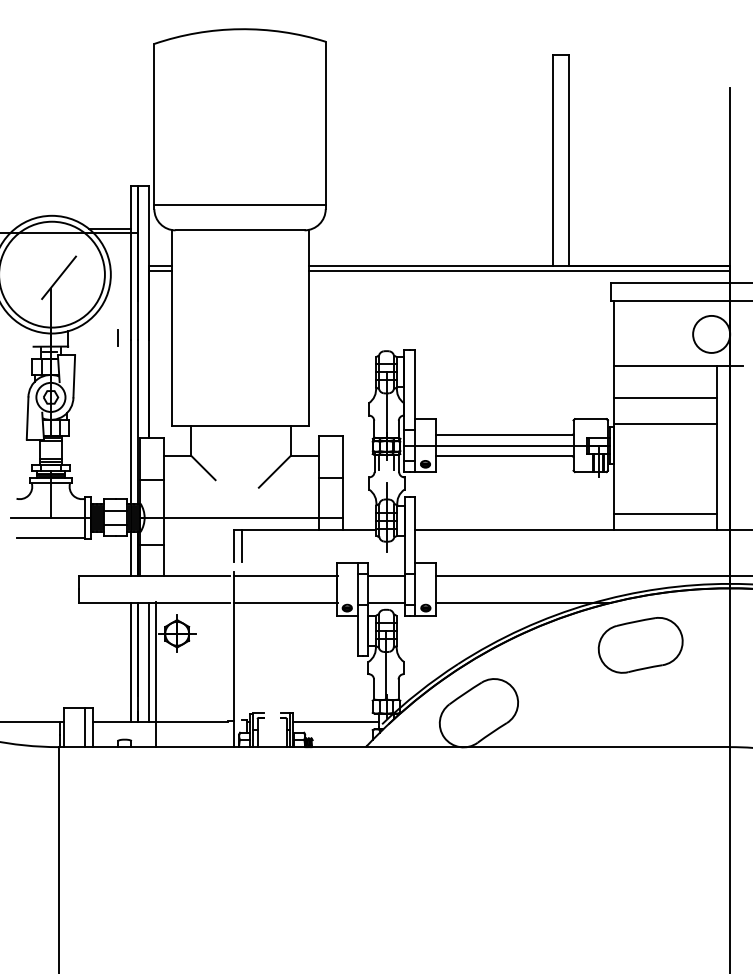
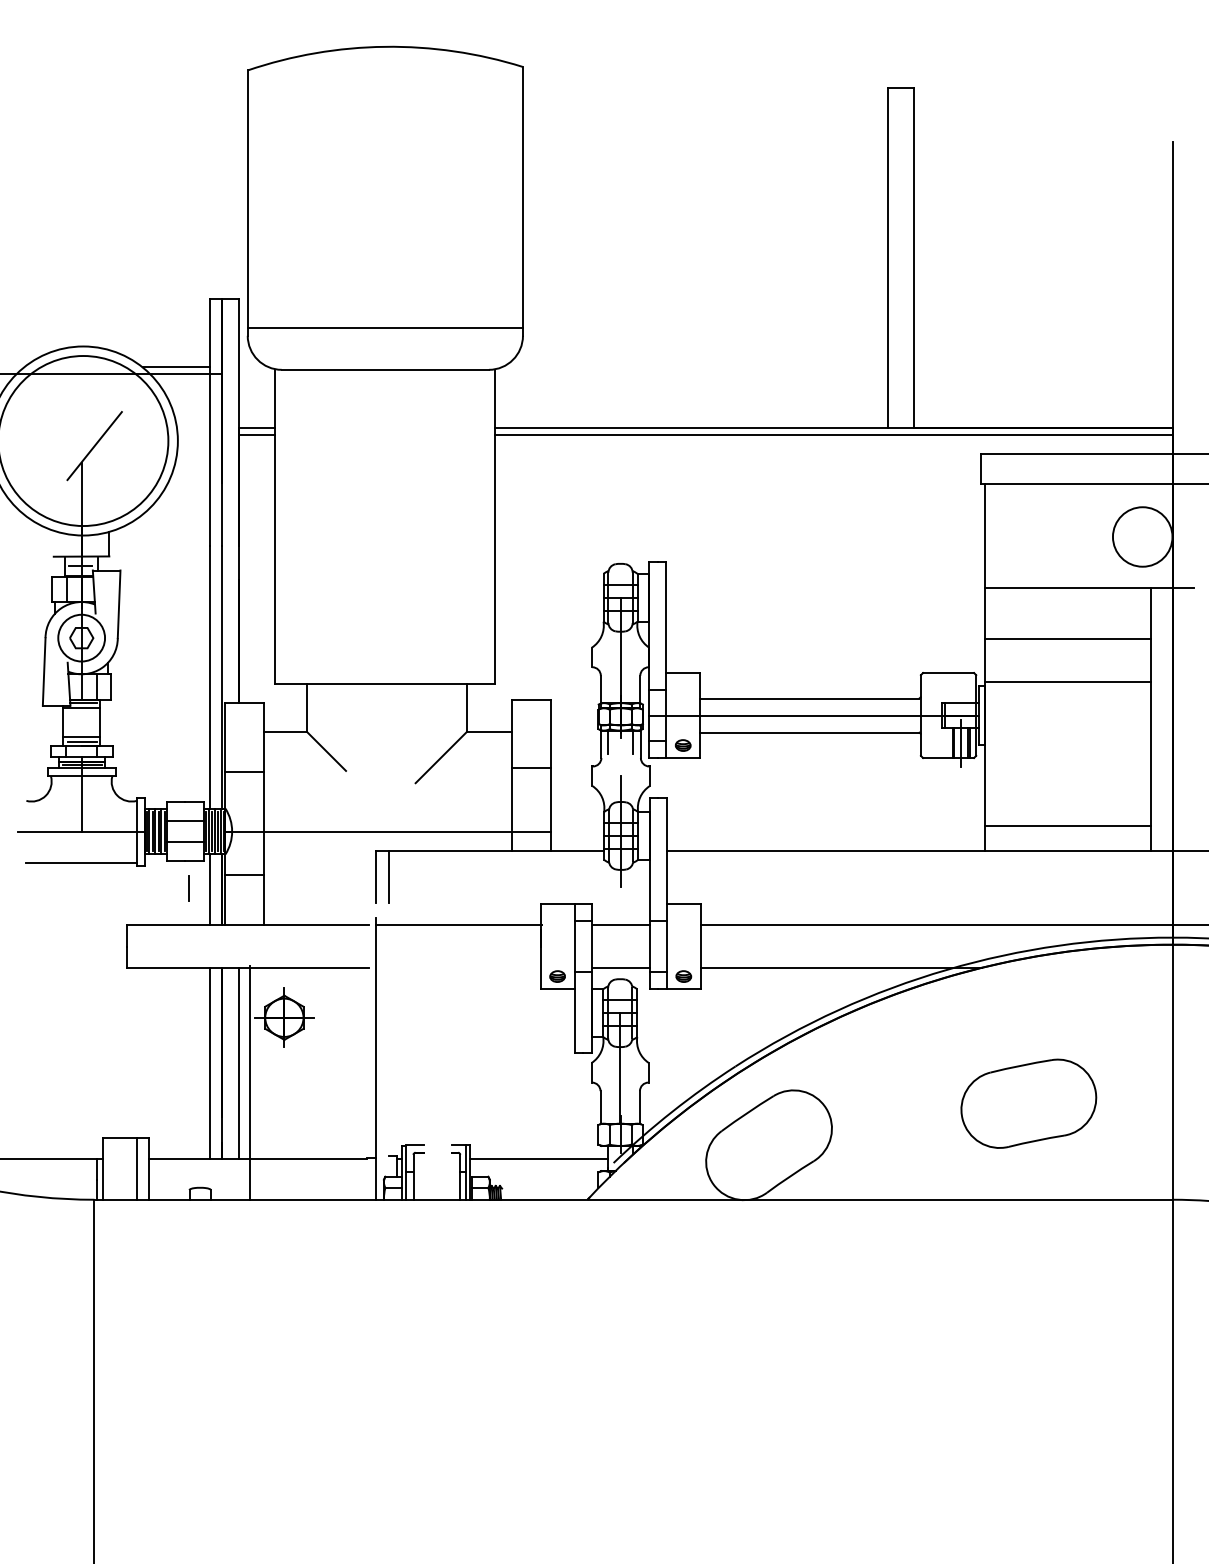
line: (117, 337) -> (188, 887), moved
line: (285, 602) -> (458, 967), removed
part: (640, 645) -> (1028, 1104), moved

